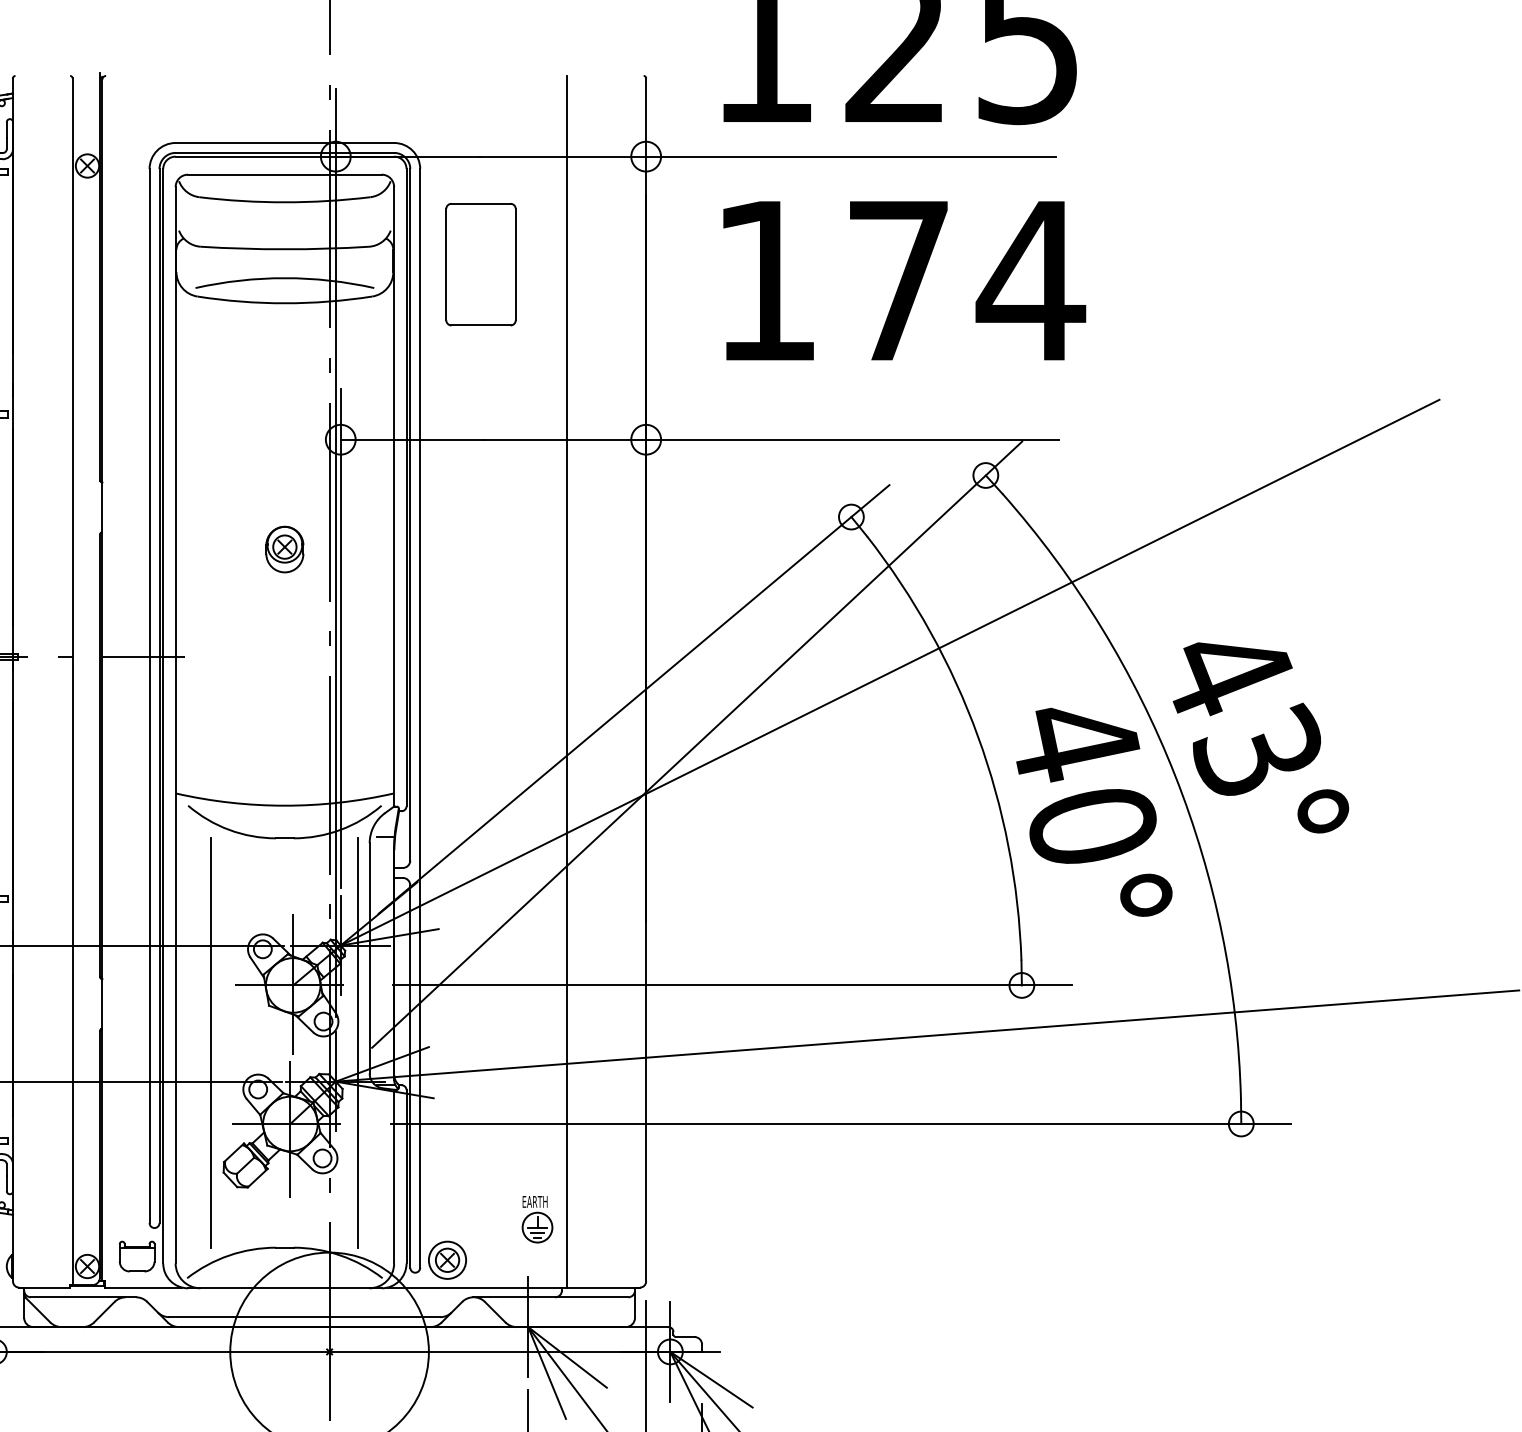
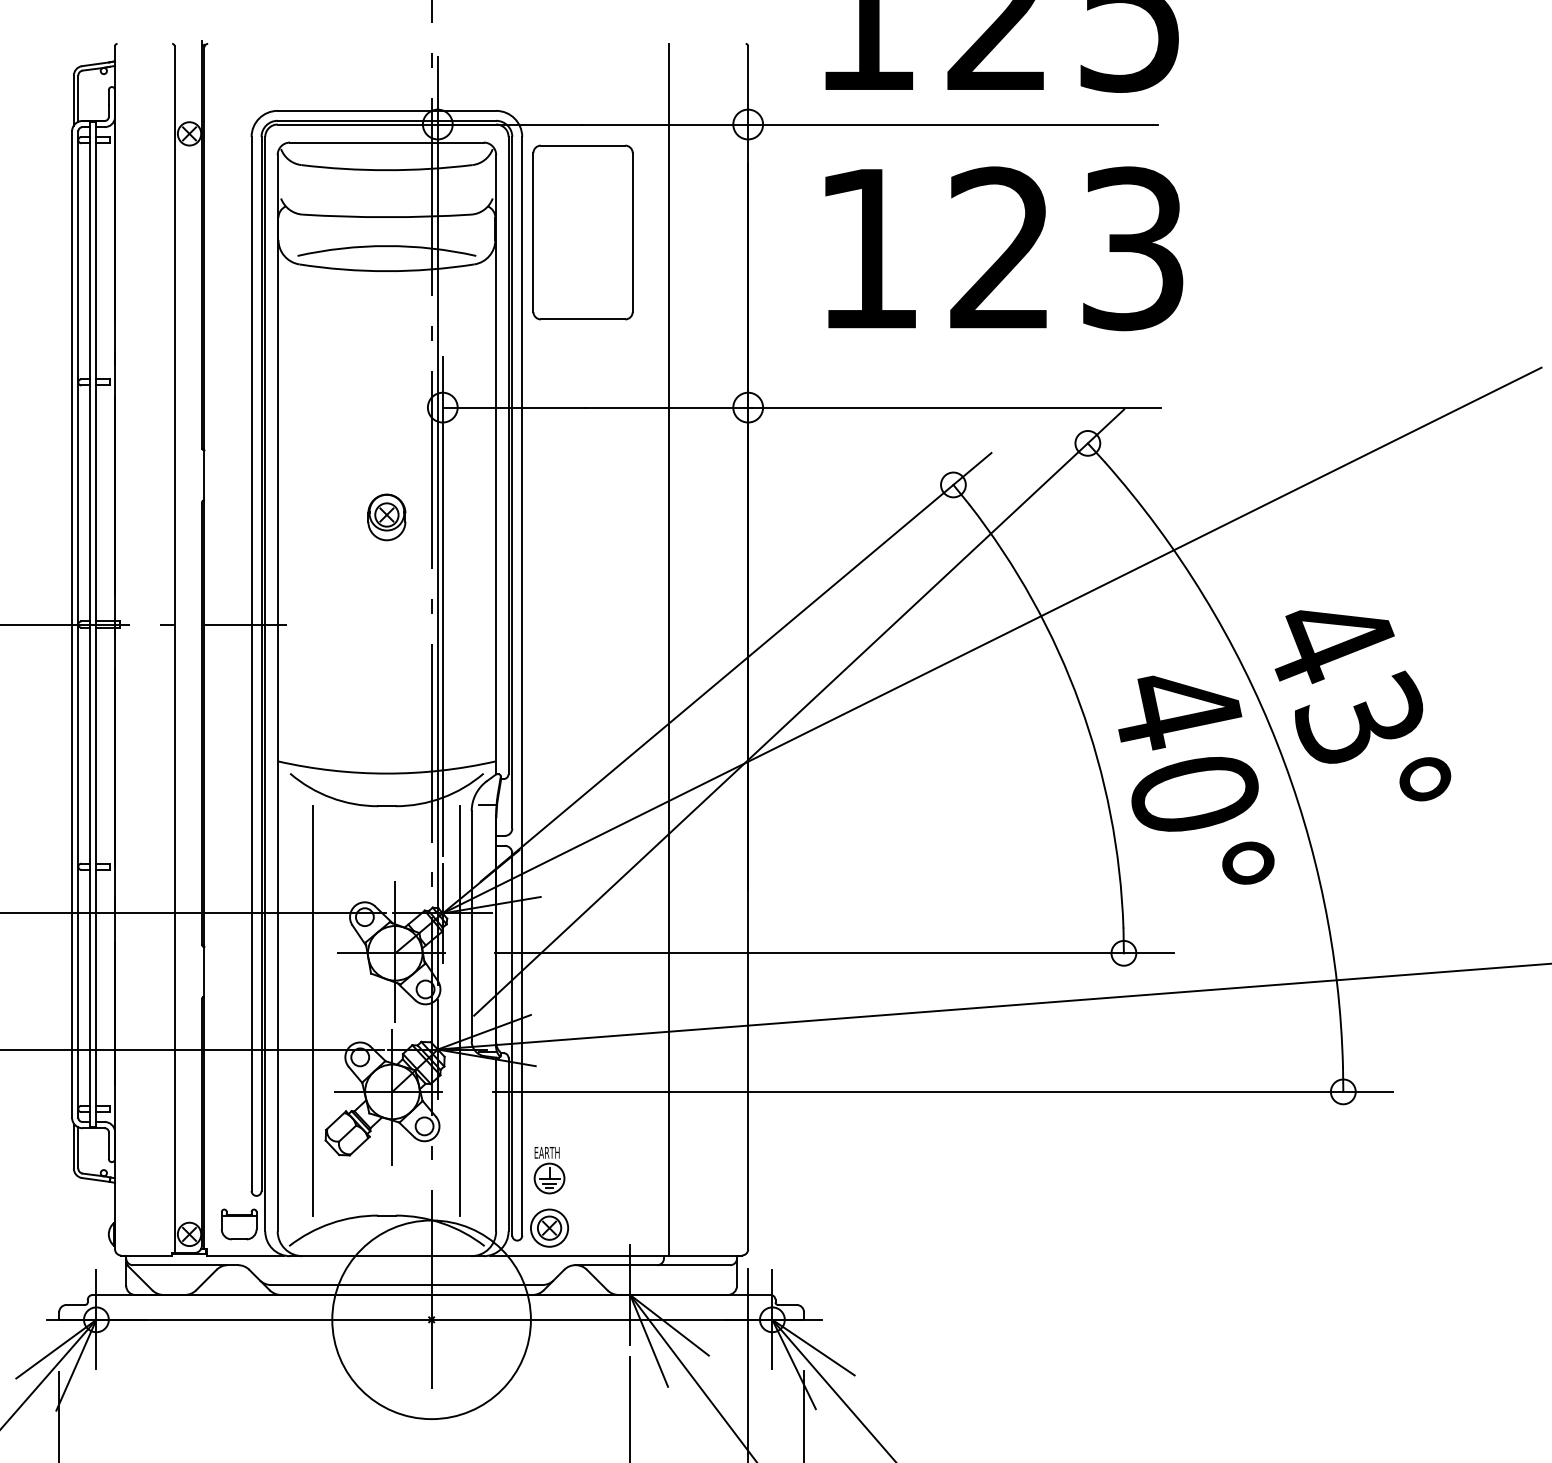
part: (480, 264) -> (582, 232), size x1.43
text: (967, 280) -> (1069, 248), 174 -> 123
part: (537, 1219) -> (549, 1170), moved

